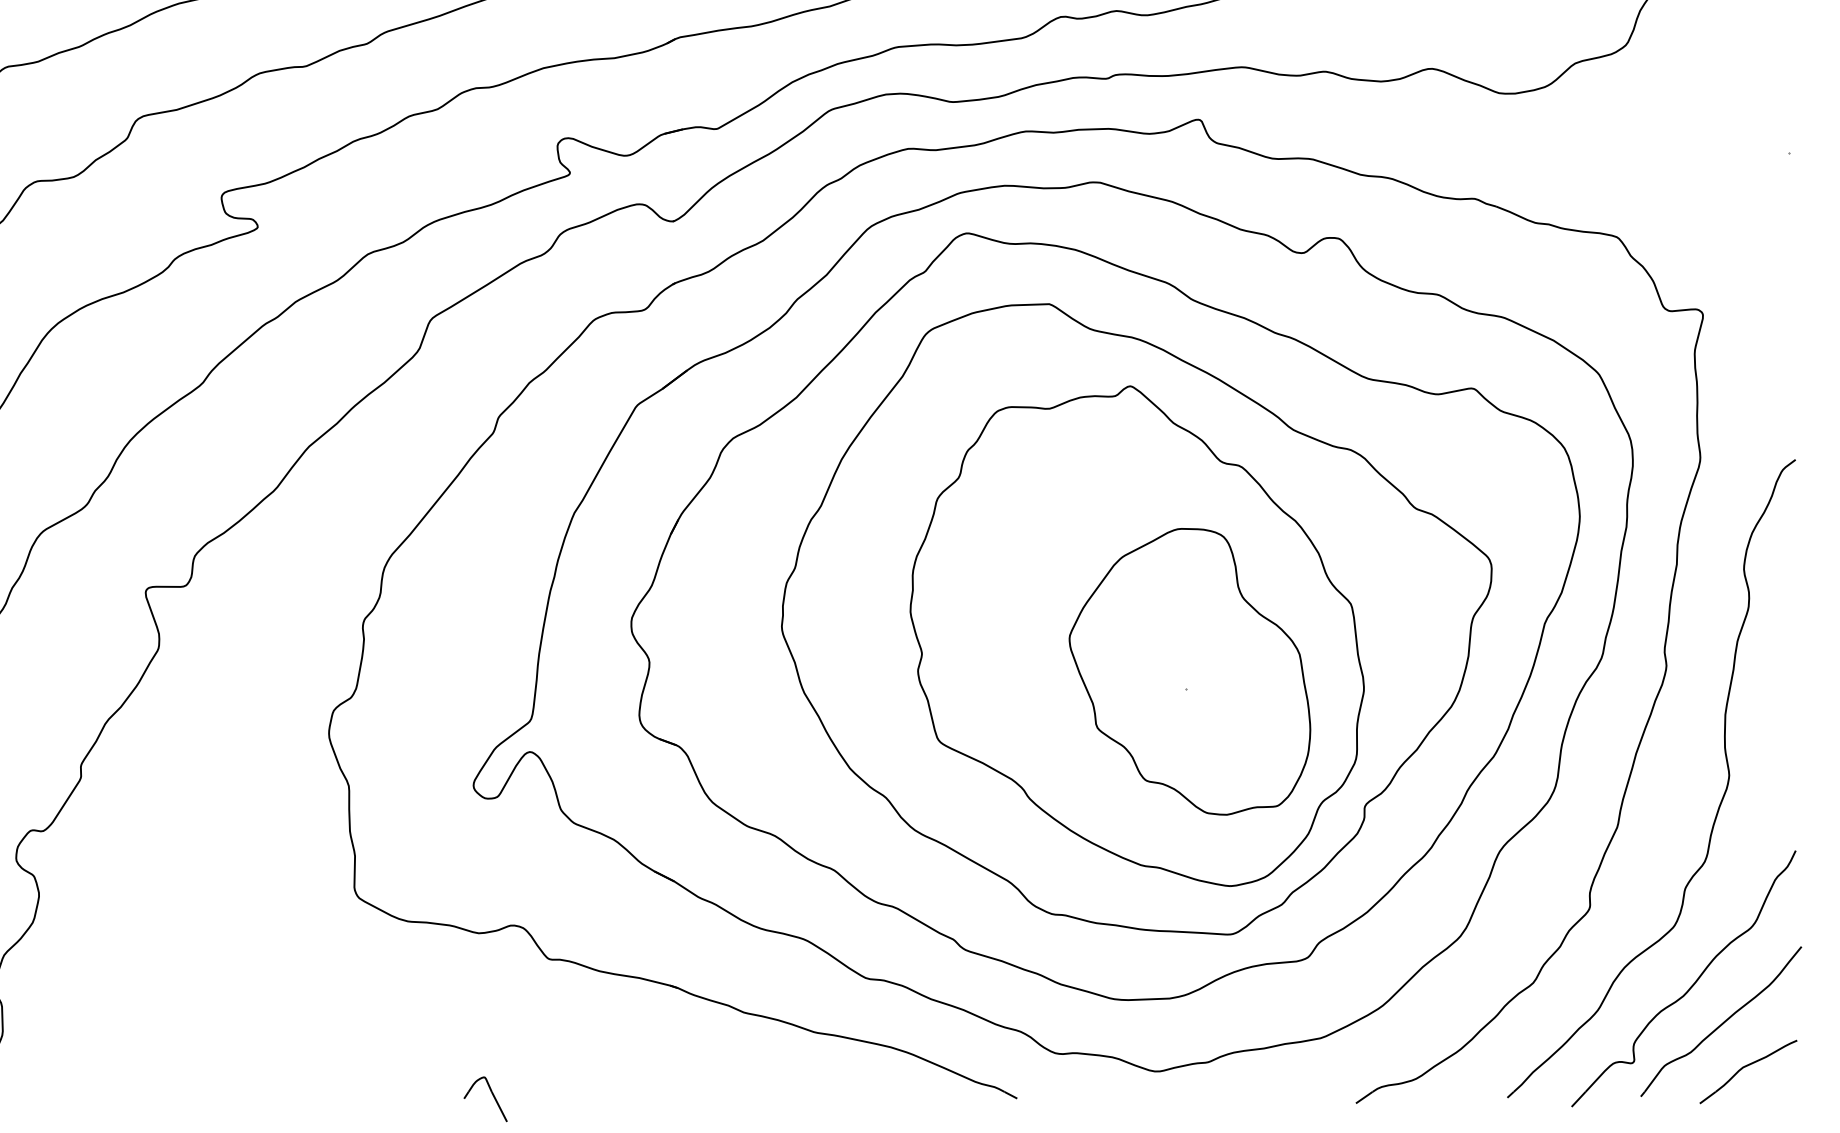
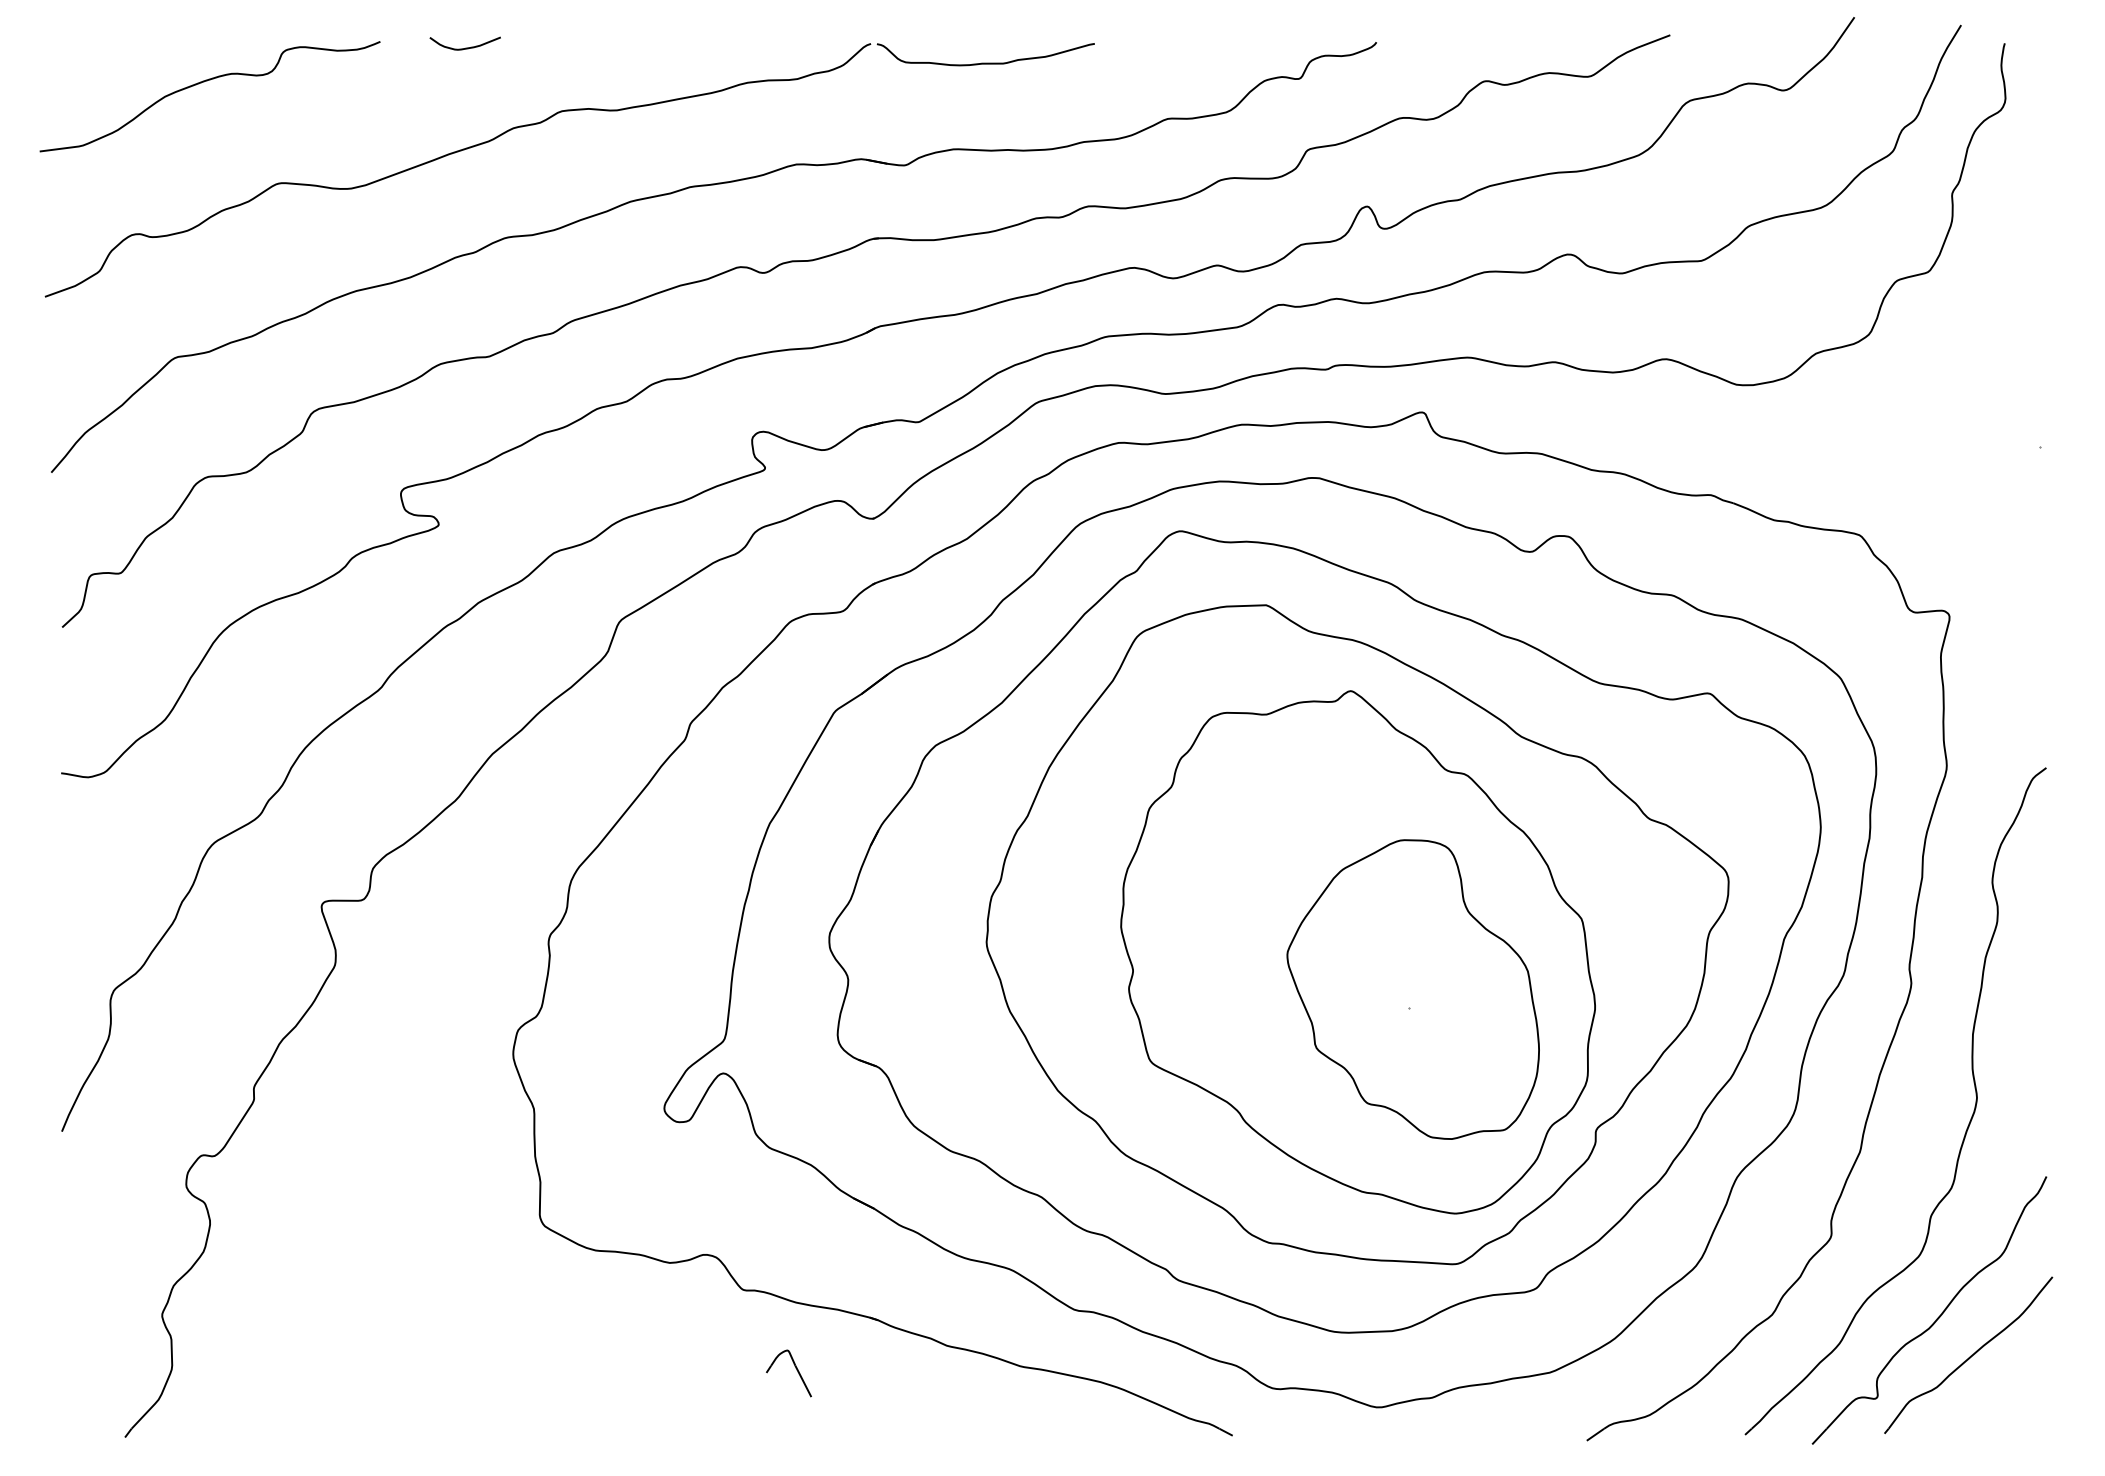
part: (1748, 1071) -> (1997, 1407), removed
part: (492, 1096) -> (796, 1370), moved

